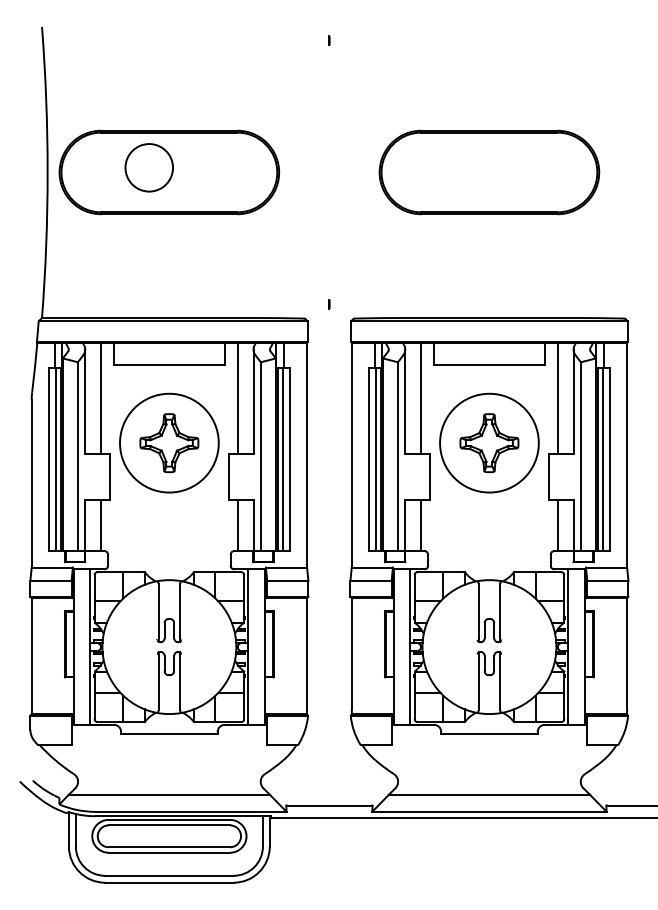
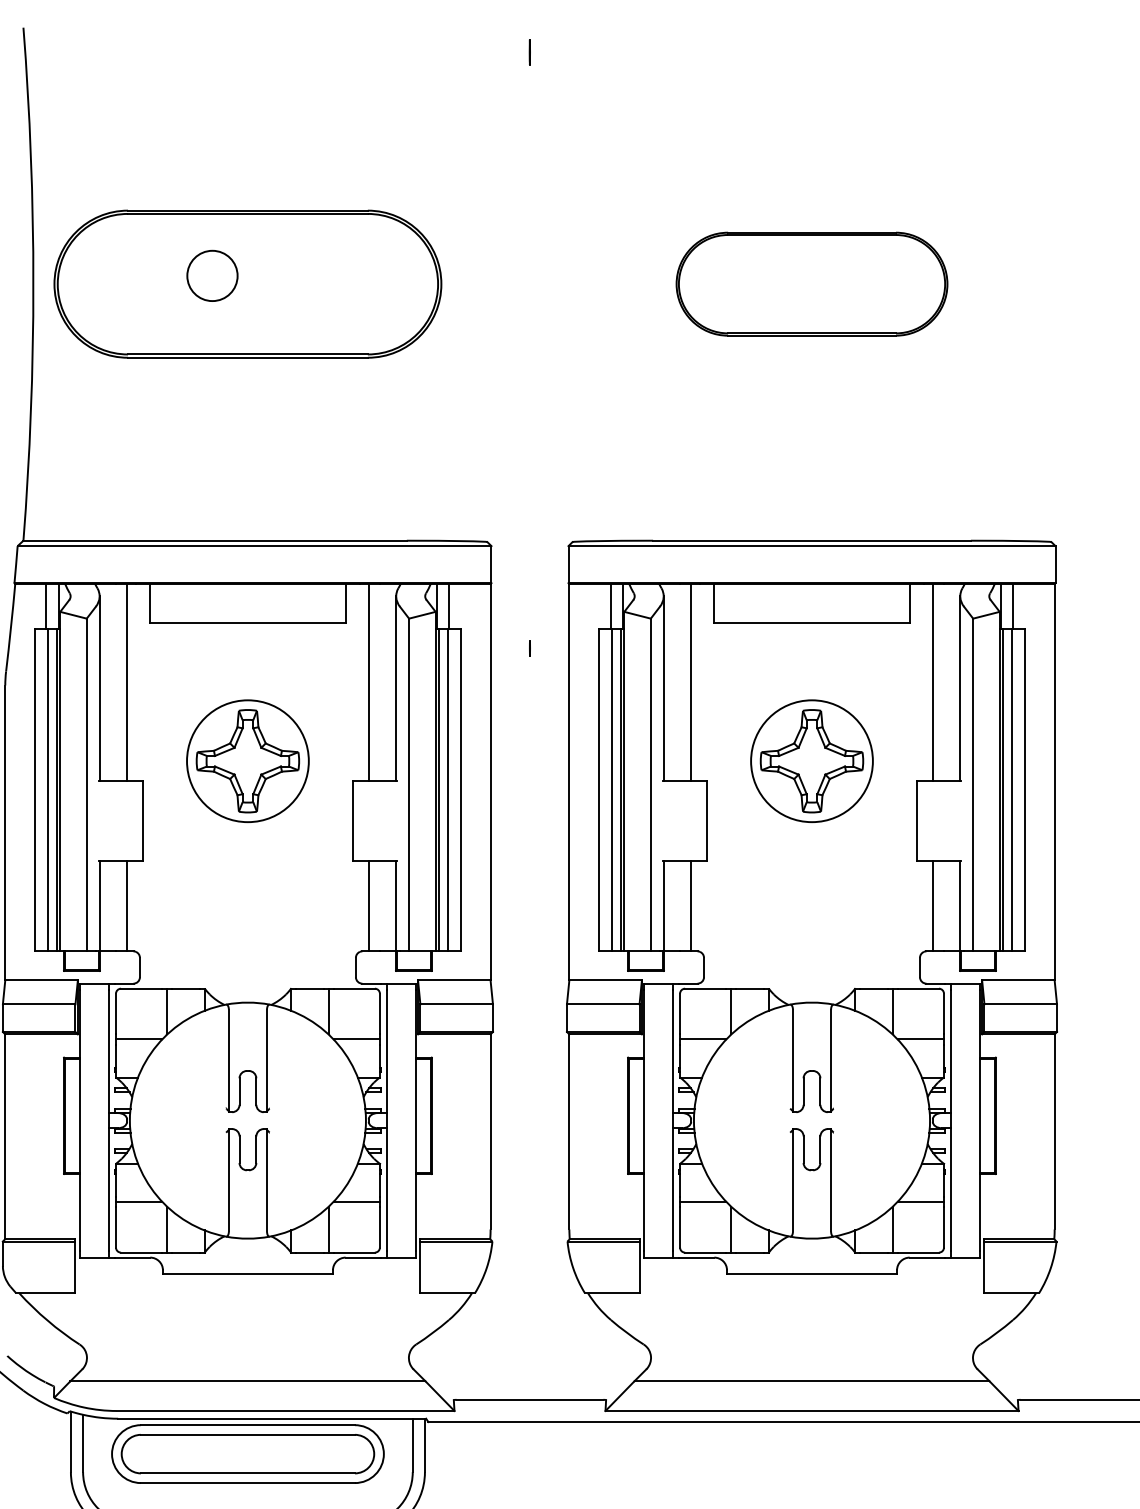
part: (329, 40) -> (530, 51), size x1.6
circle: (149, 167) -> (212, 275), size x0.6
part: (489, 172) -> (812, 284), size x0.7
part: (329, 304) -> (530, 649), moved
circle: (169, 442) -> (248, 760), size x0.7
circle: (489, 442) -> (812, 760), size x0.7

